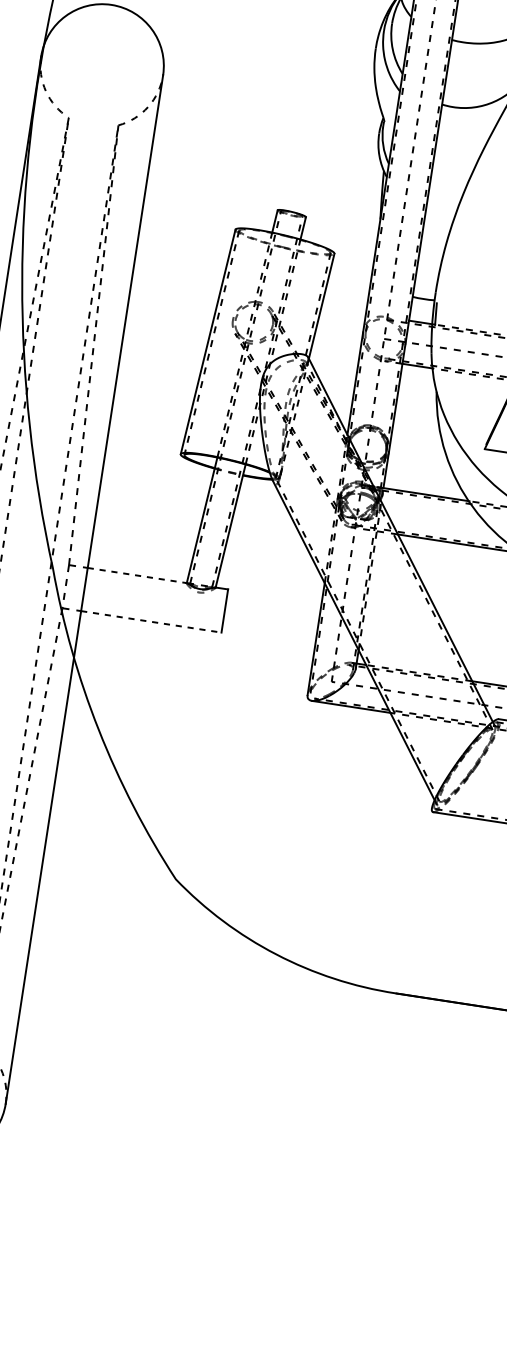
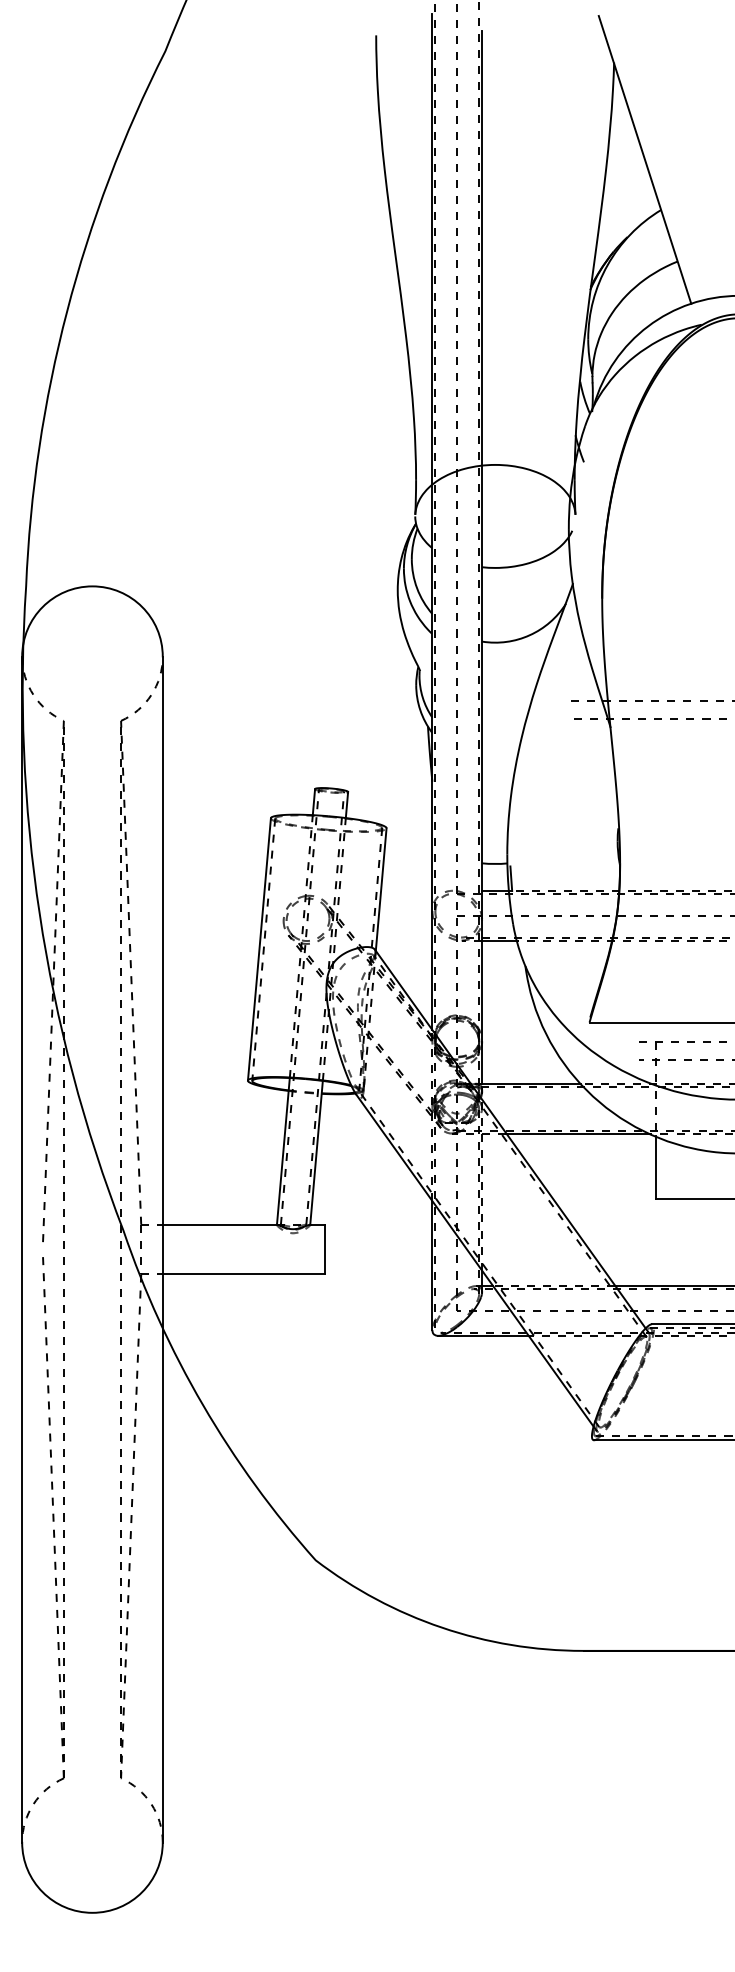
line: (137, 575) -> (220, 1224), dashed -> solid
line: (151, 621) -> (243, 1274), dashed -> solid

